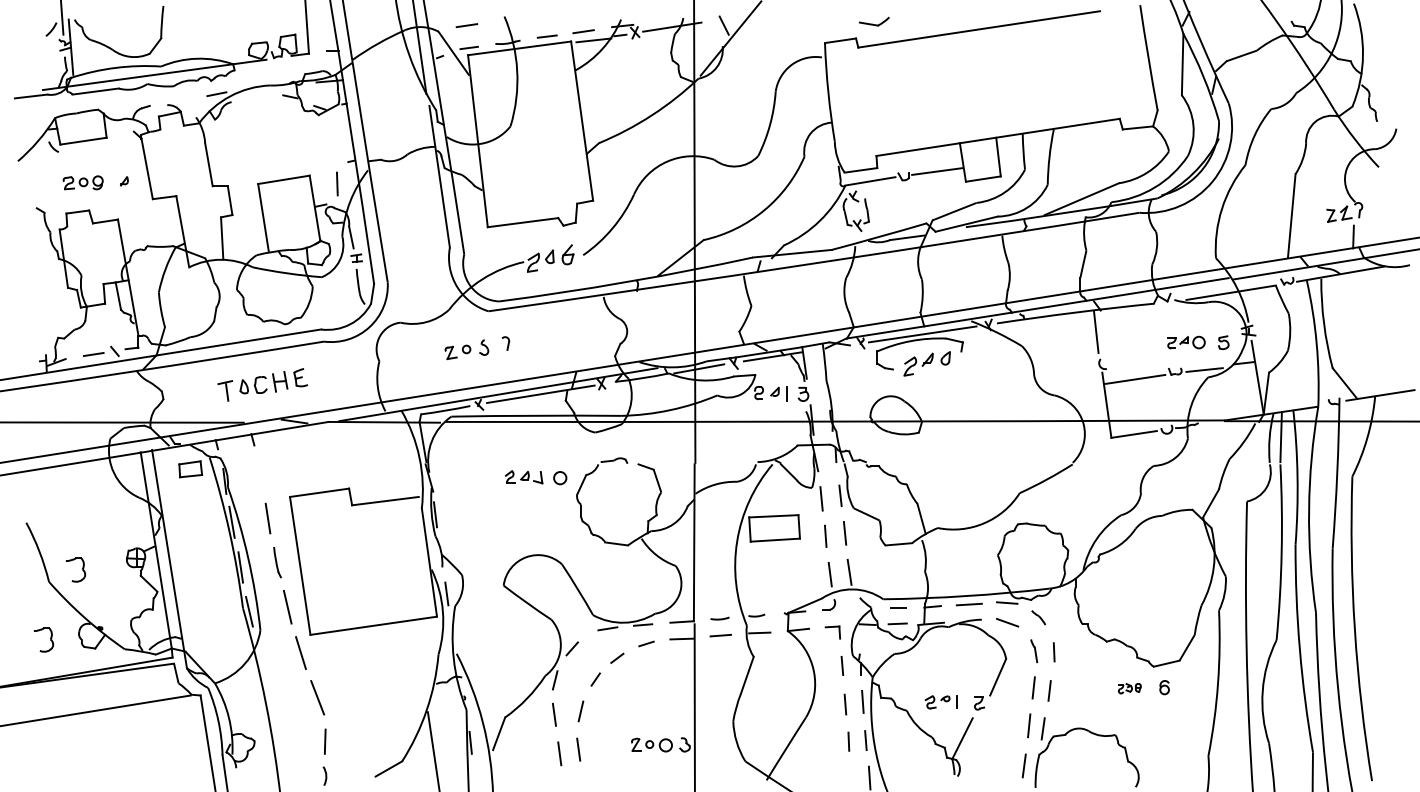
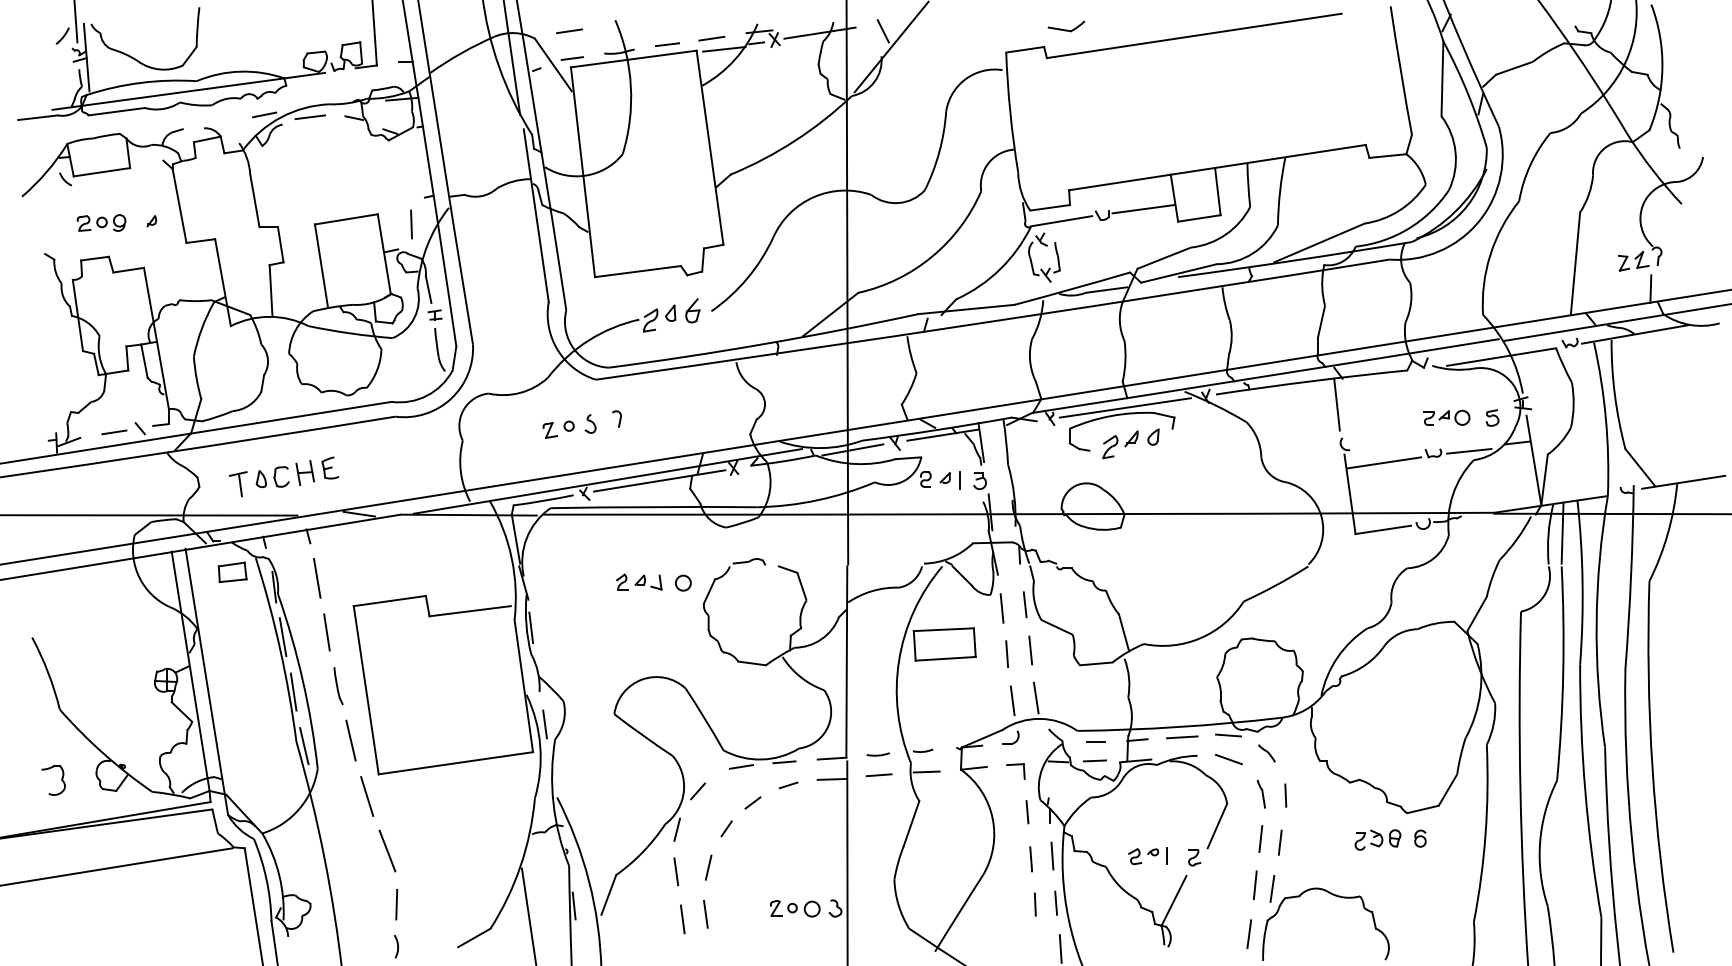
line: (254, 95) -> (310, 116), added
part: (262, 384) -> (283, 476), moved
line: (259, 474) -> (316, 578), added
part: (82, 569) -> (100, 694), removed
part: (1129, 688) -> (1377, 839), size x1.67

